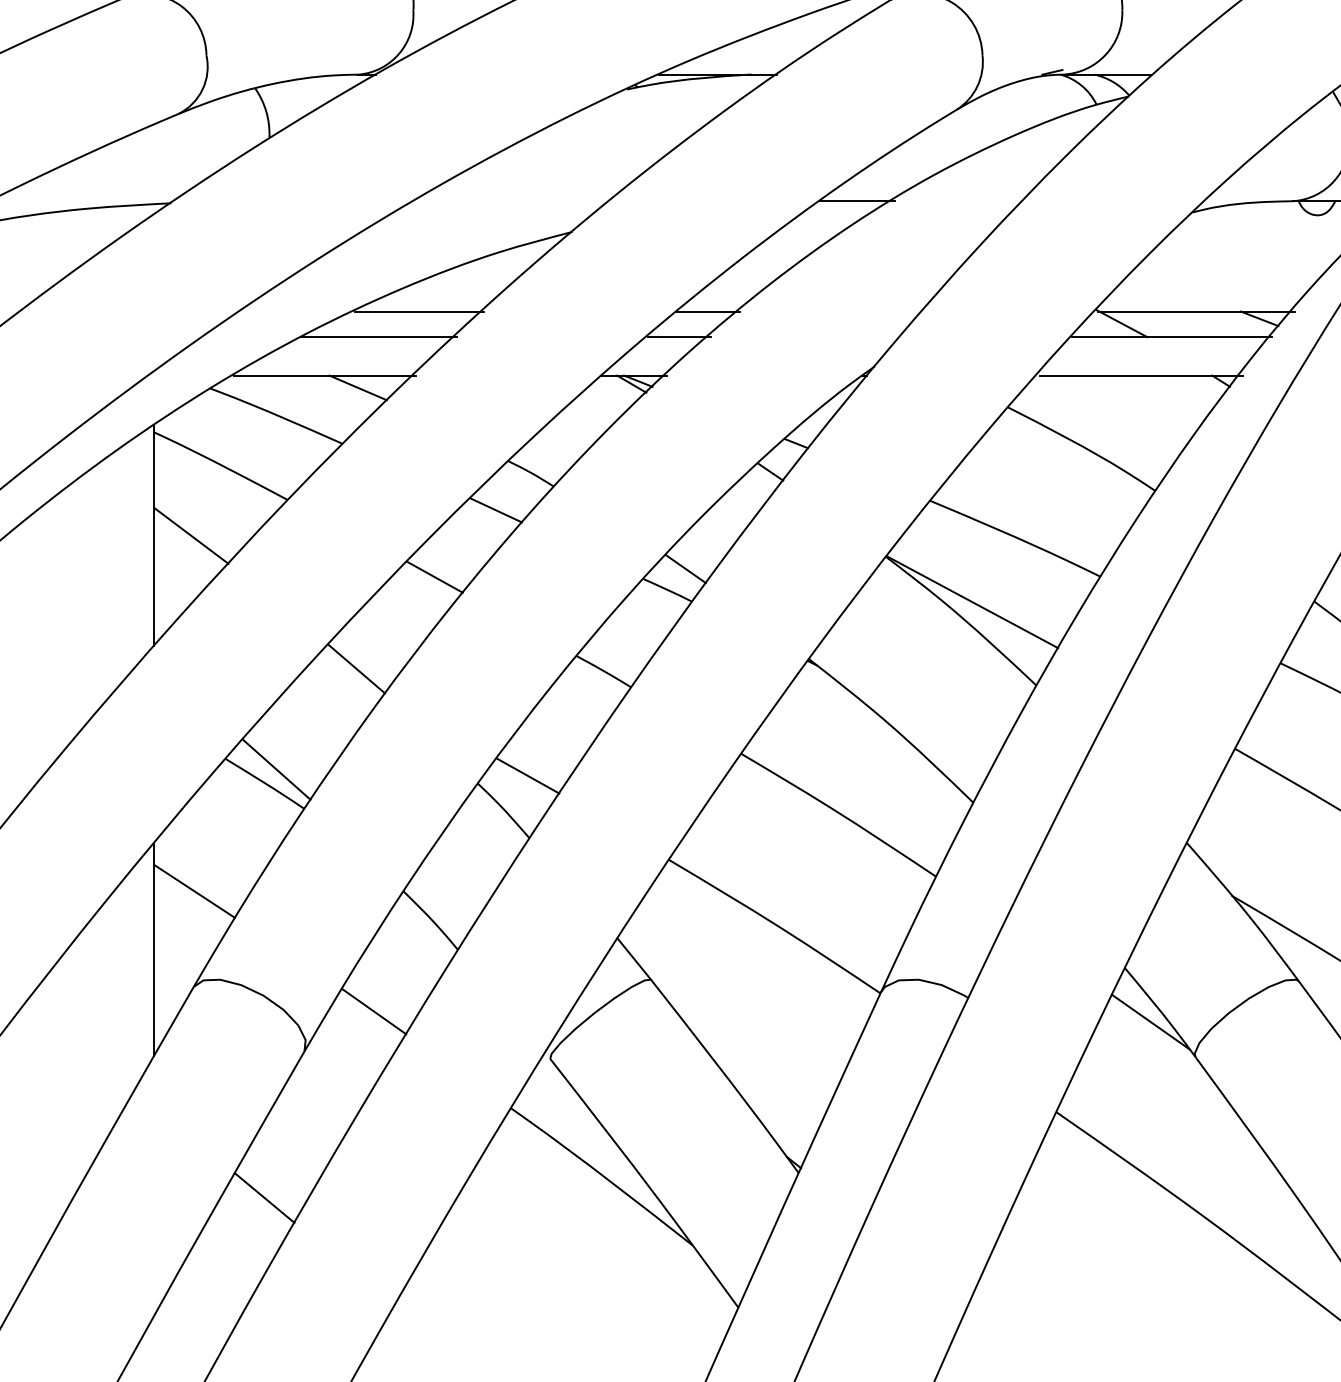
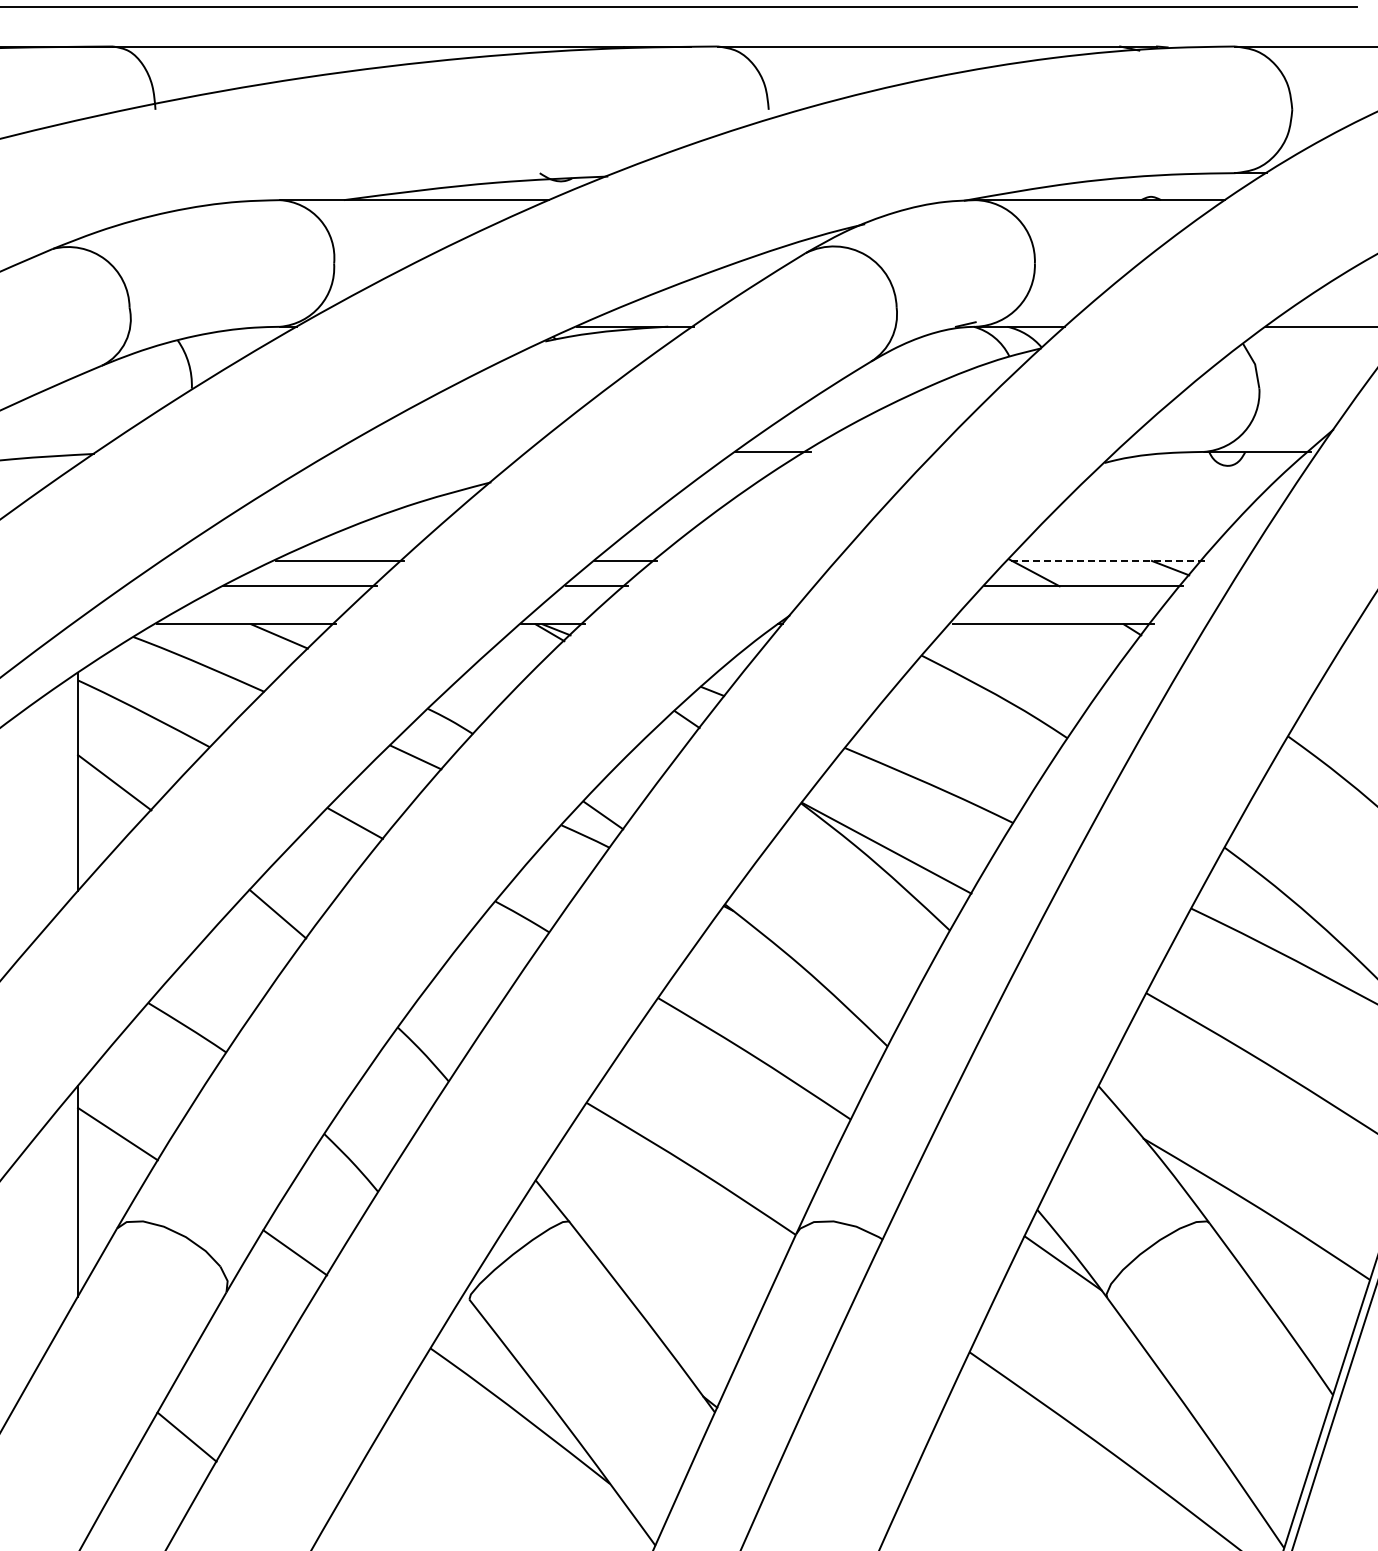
line: (1196, 311) -> (1108, 560), solid -> dashed
line: (276, 769) -> (198, 1013), removed
line: (528, 775) -> (447, 1019), removed

